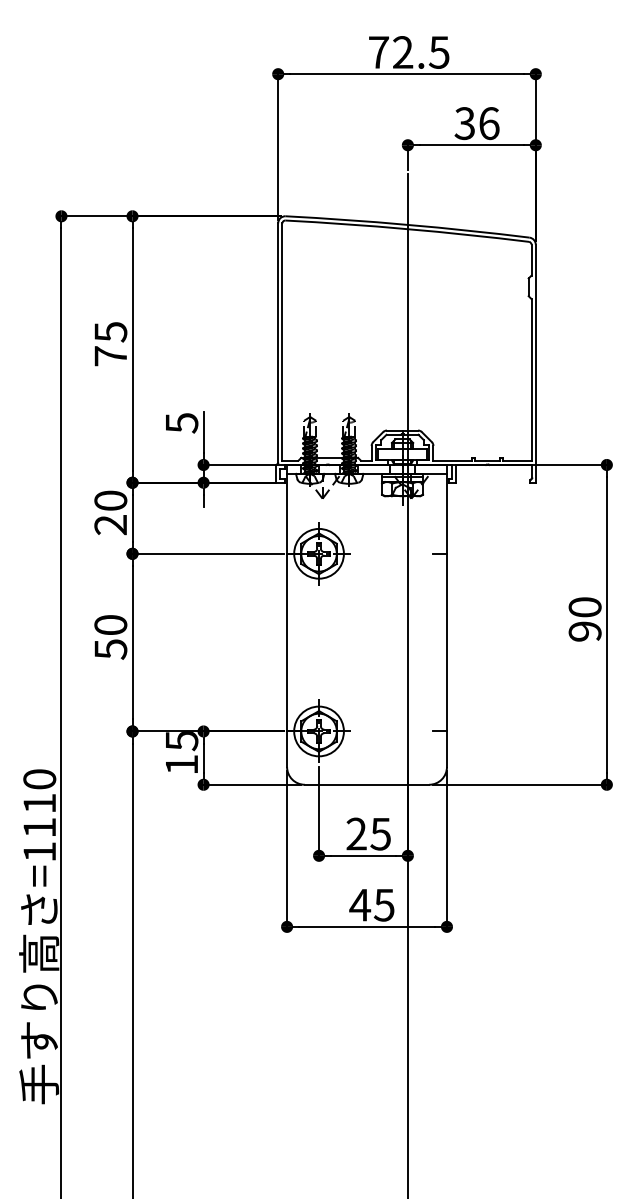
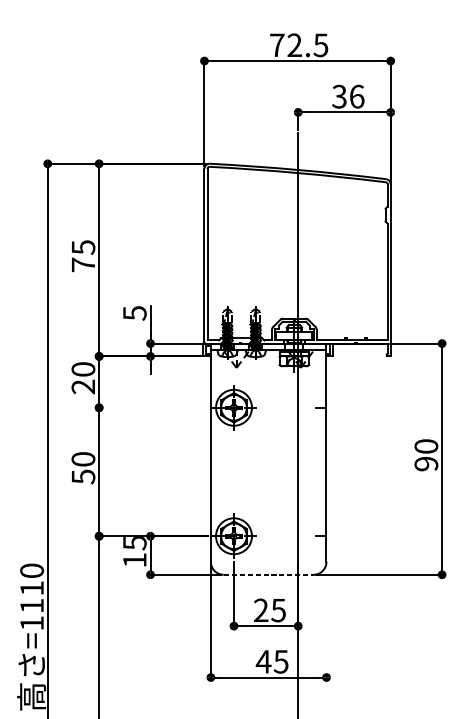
line: (205, 553) -> (151, 407), removed
line: (367, 784) -> (269, 574), solid -> dashed
line: (446, 850) -> (326, 622), removed

